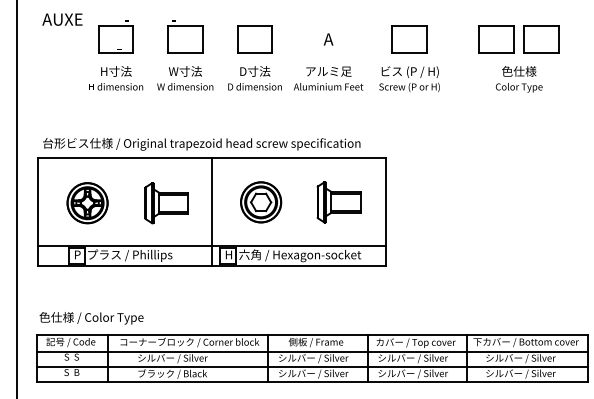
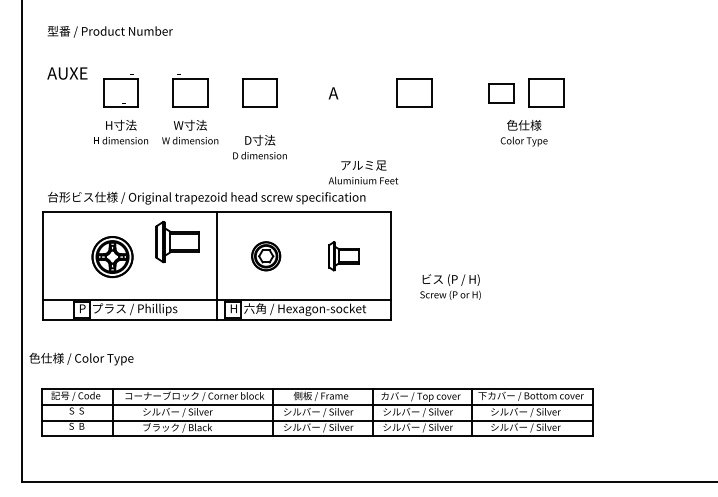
part: (496, 38) -> (501, 92), size x0.7
text: (254, 77) -> (259, 146), moved
text: (328, 78) -> (363, 172), moved
text: (409, 78) -> (450, 286), moved
part: (261, 202) -> (266, 256), size x0.7
part: (338, 202) -> (343, 256), size x0.7
part: (87, 203) -> (112, 257), moved
part: (166, 203) -> (177, 242), moved
text: (91, 317) -> (81, 358), moved

